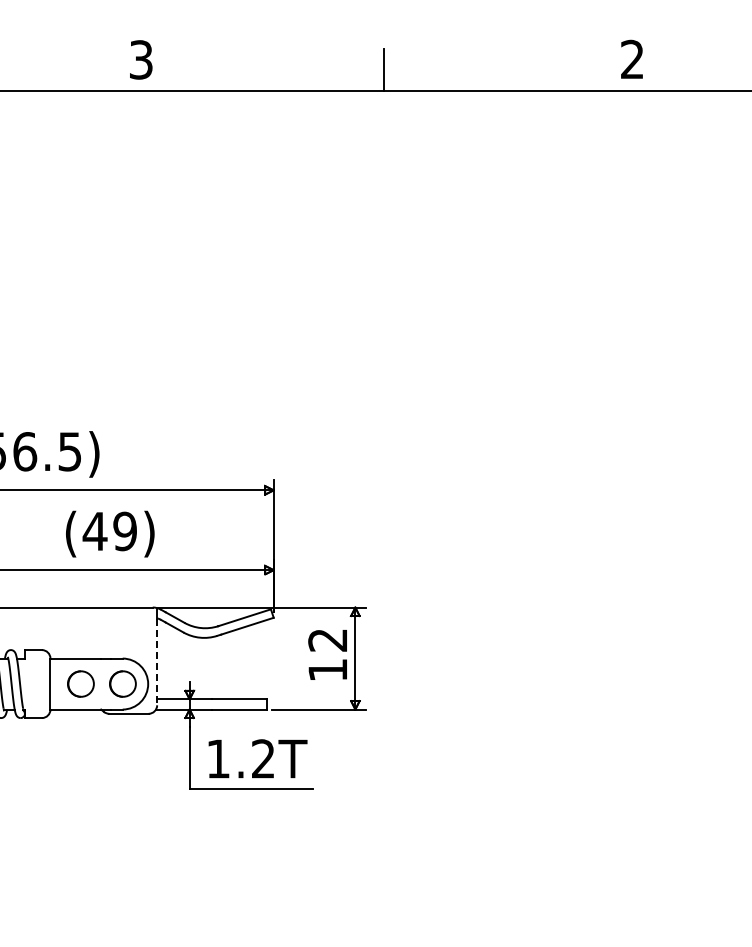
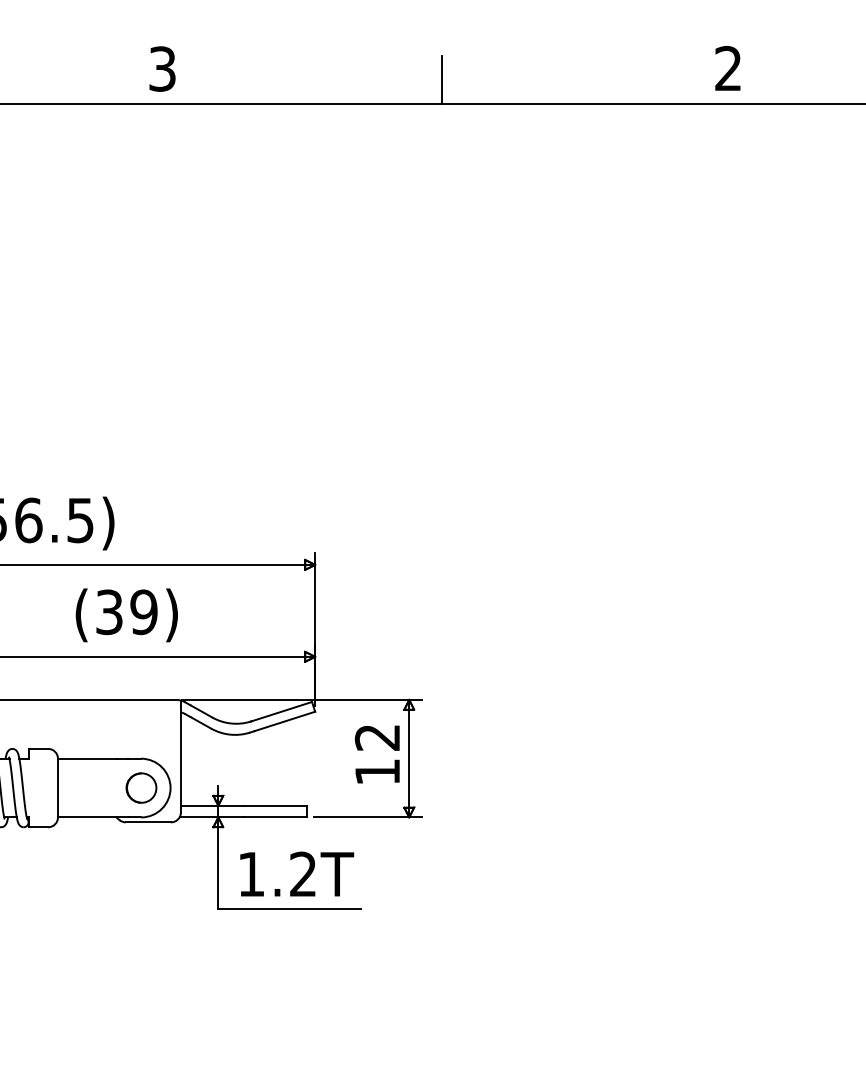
text: (94, 531) -> (108, 612), (49) -> (39)
line: (157, 662) -> (181, 763), dashed -> solid
circle: (80, 683) -> (92, 787), removed

